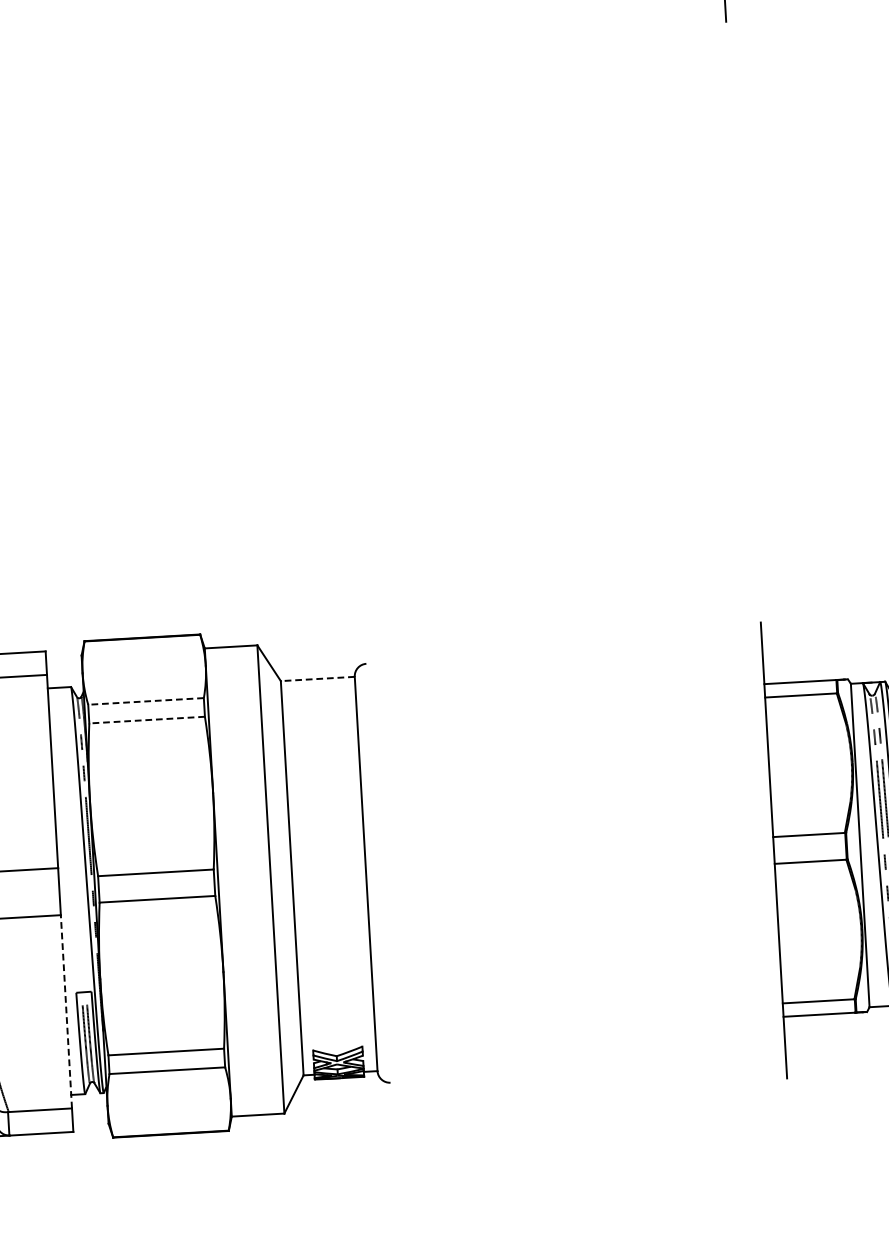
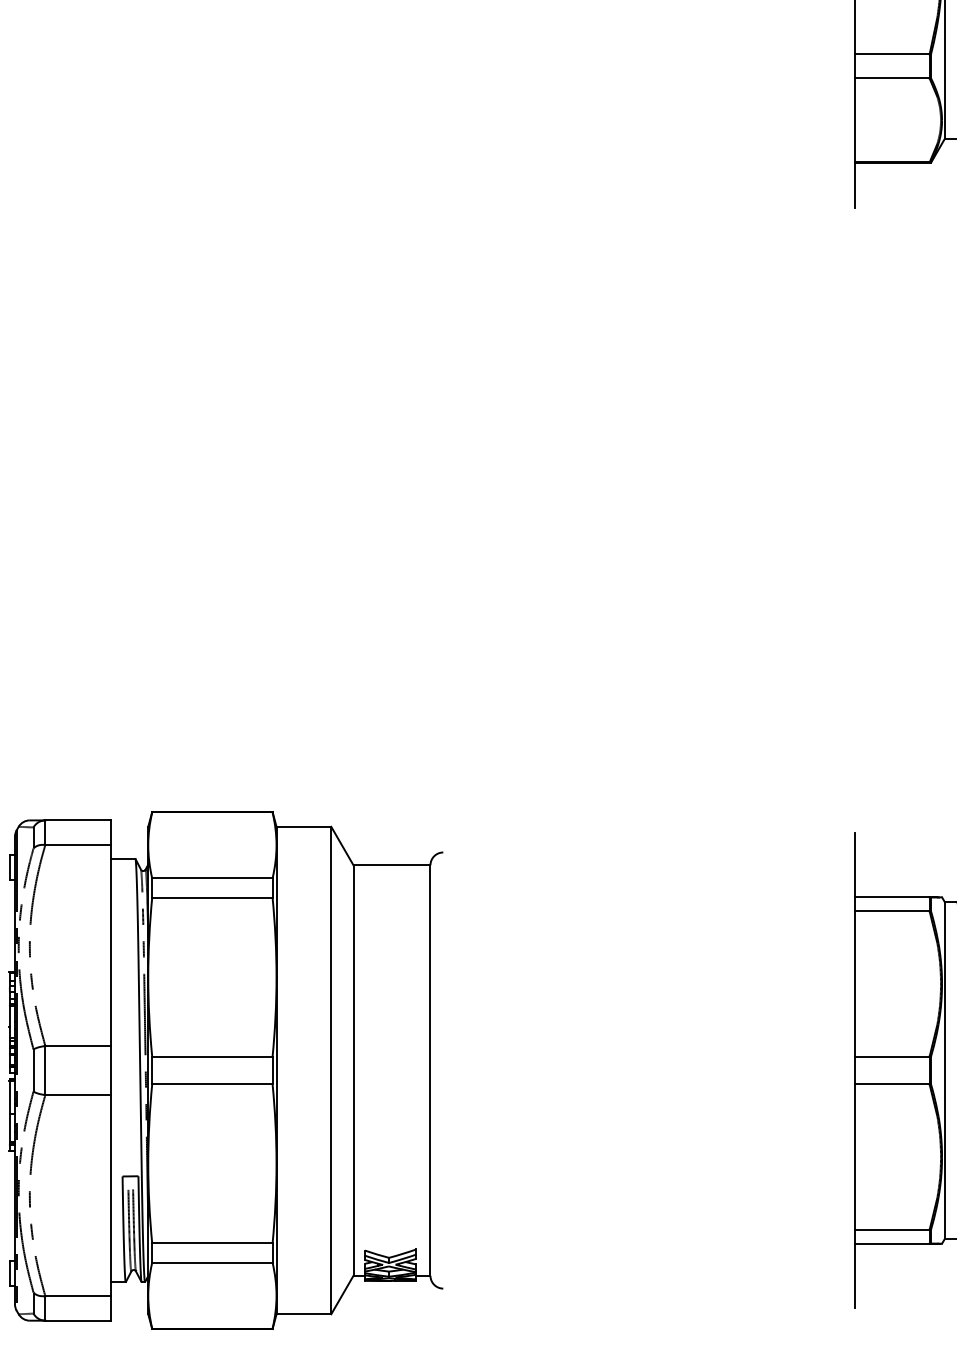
line: (317, 679) -> (391, 865), dashed -> solid
line: (145, 701) -> (211, 878), dashed -> solid
line: (146, 719) -> (211, 897), dashed -> solid
line: (66, 1011) -> (111, 1195), dashed -> solid

